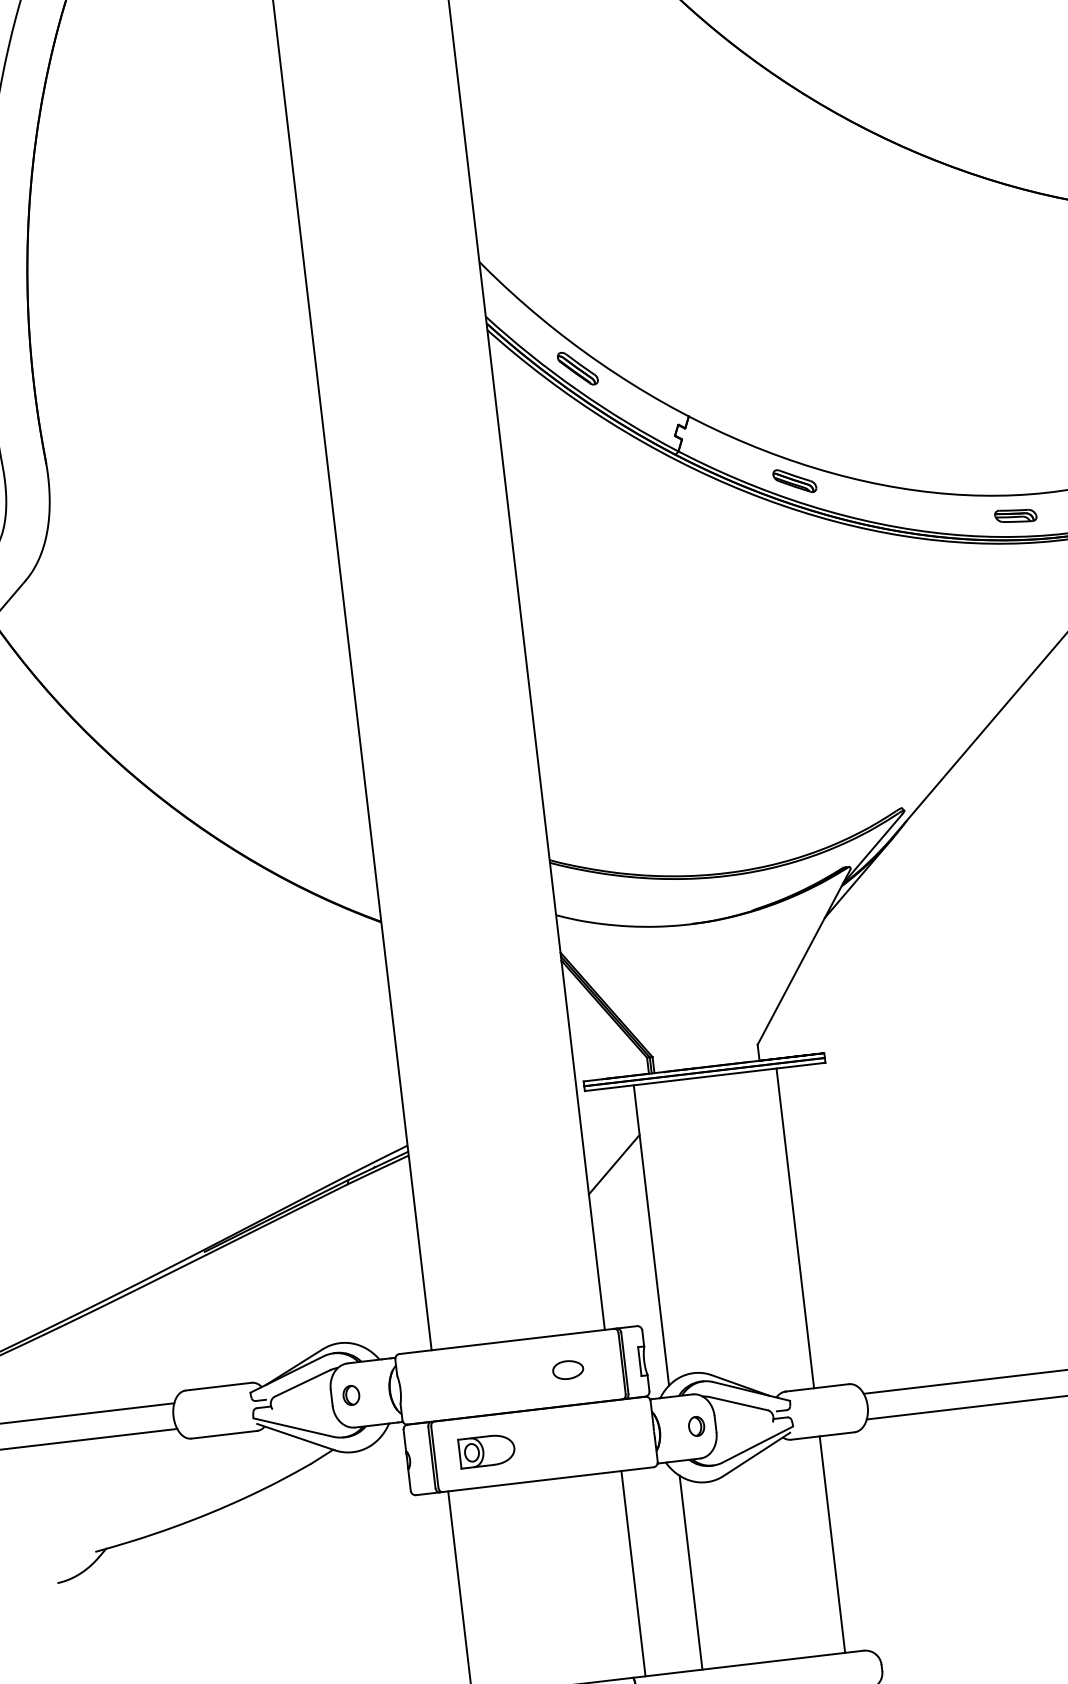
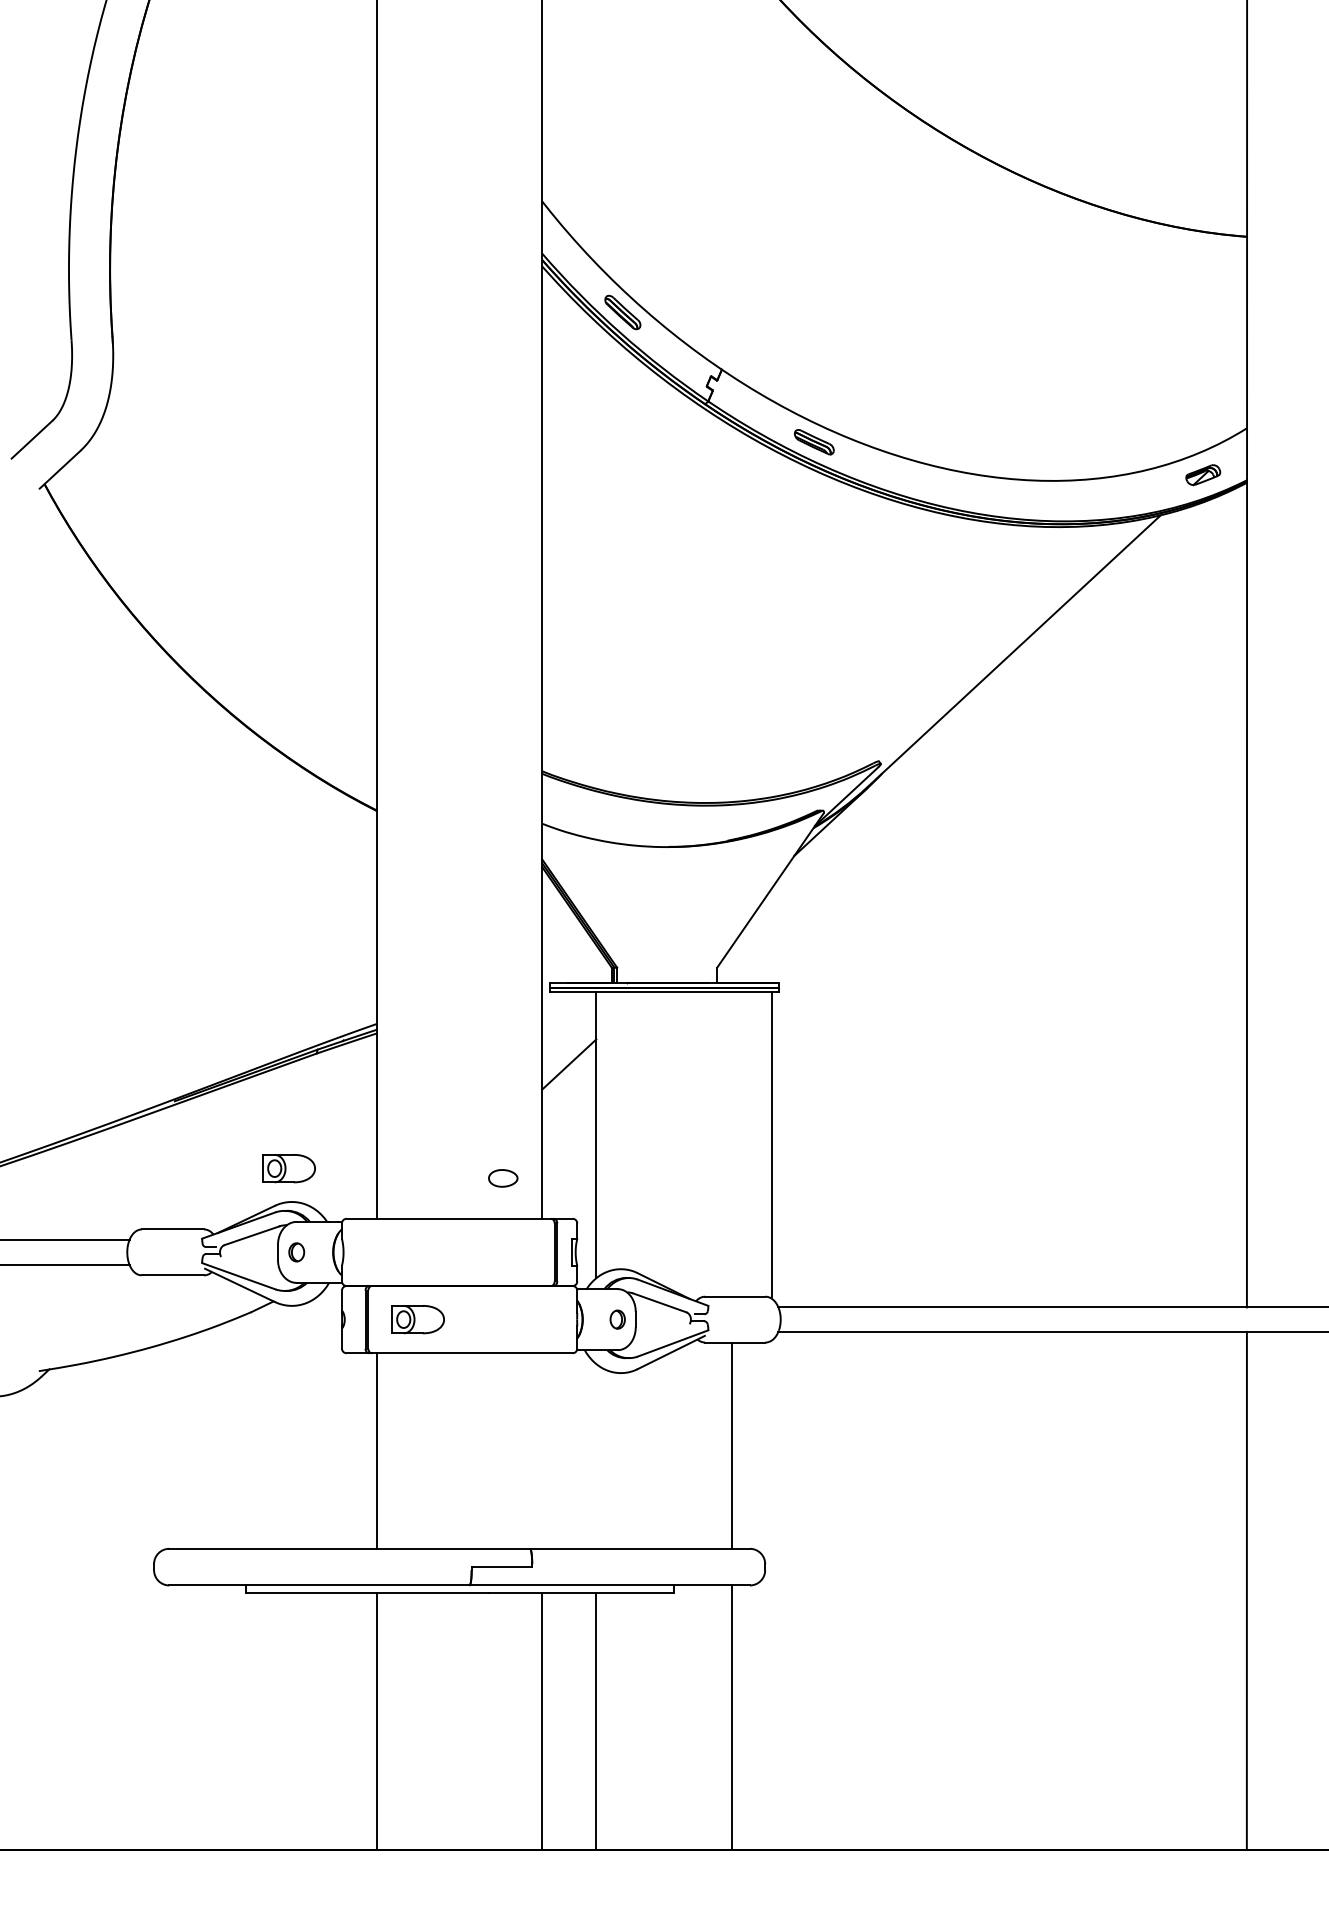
part: (1015, 515) -> (1017, 498), removed
line: (795, 1228) -> (772, 1144), moved
part: (332, 1308) -> (288, 1168), added
part: (568, 1370) -> (503, 1178), moved
line: (691, 1572) -> (596, 1456), removed
line: (633, 1573) -> (542, 1450), removed

